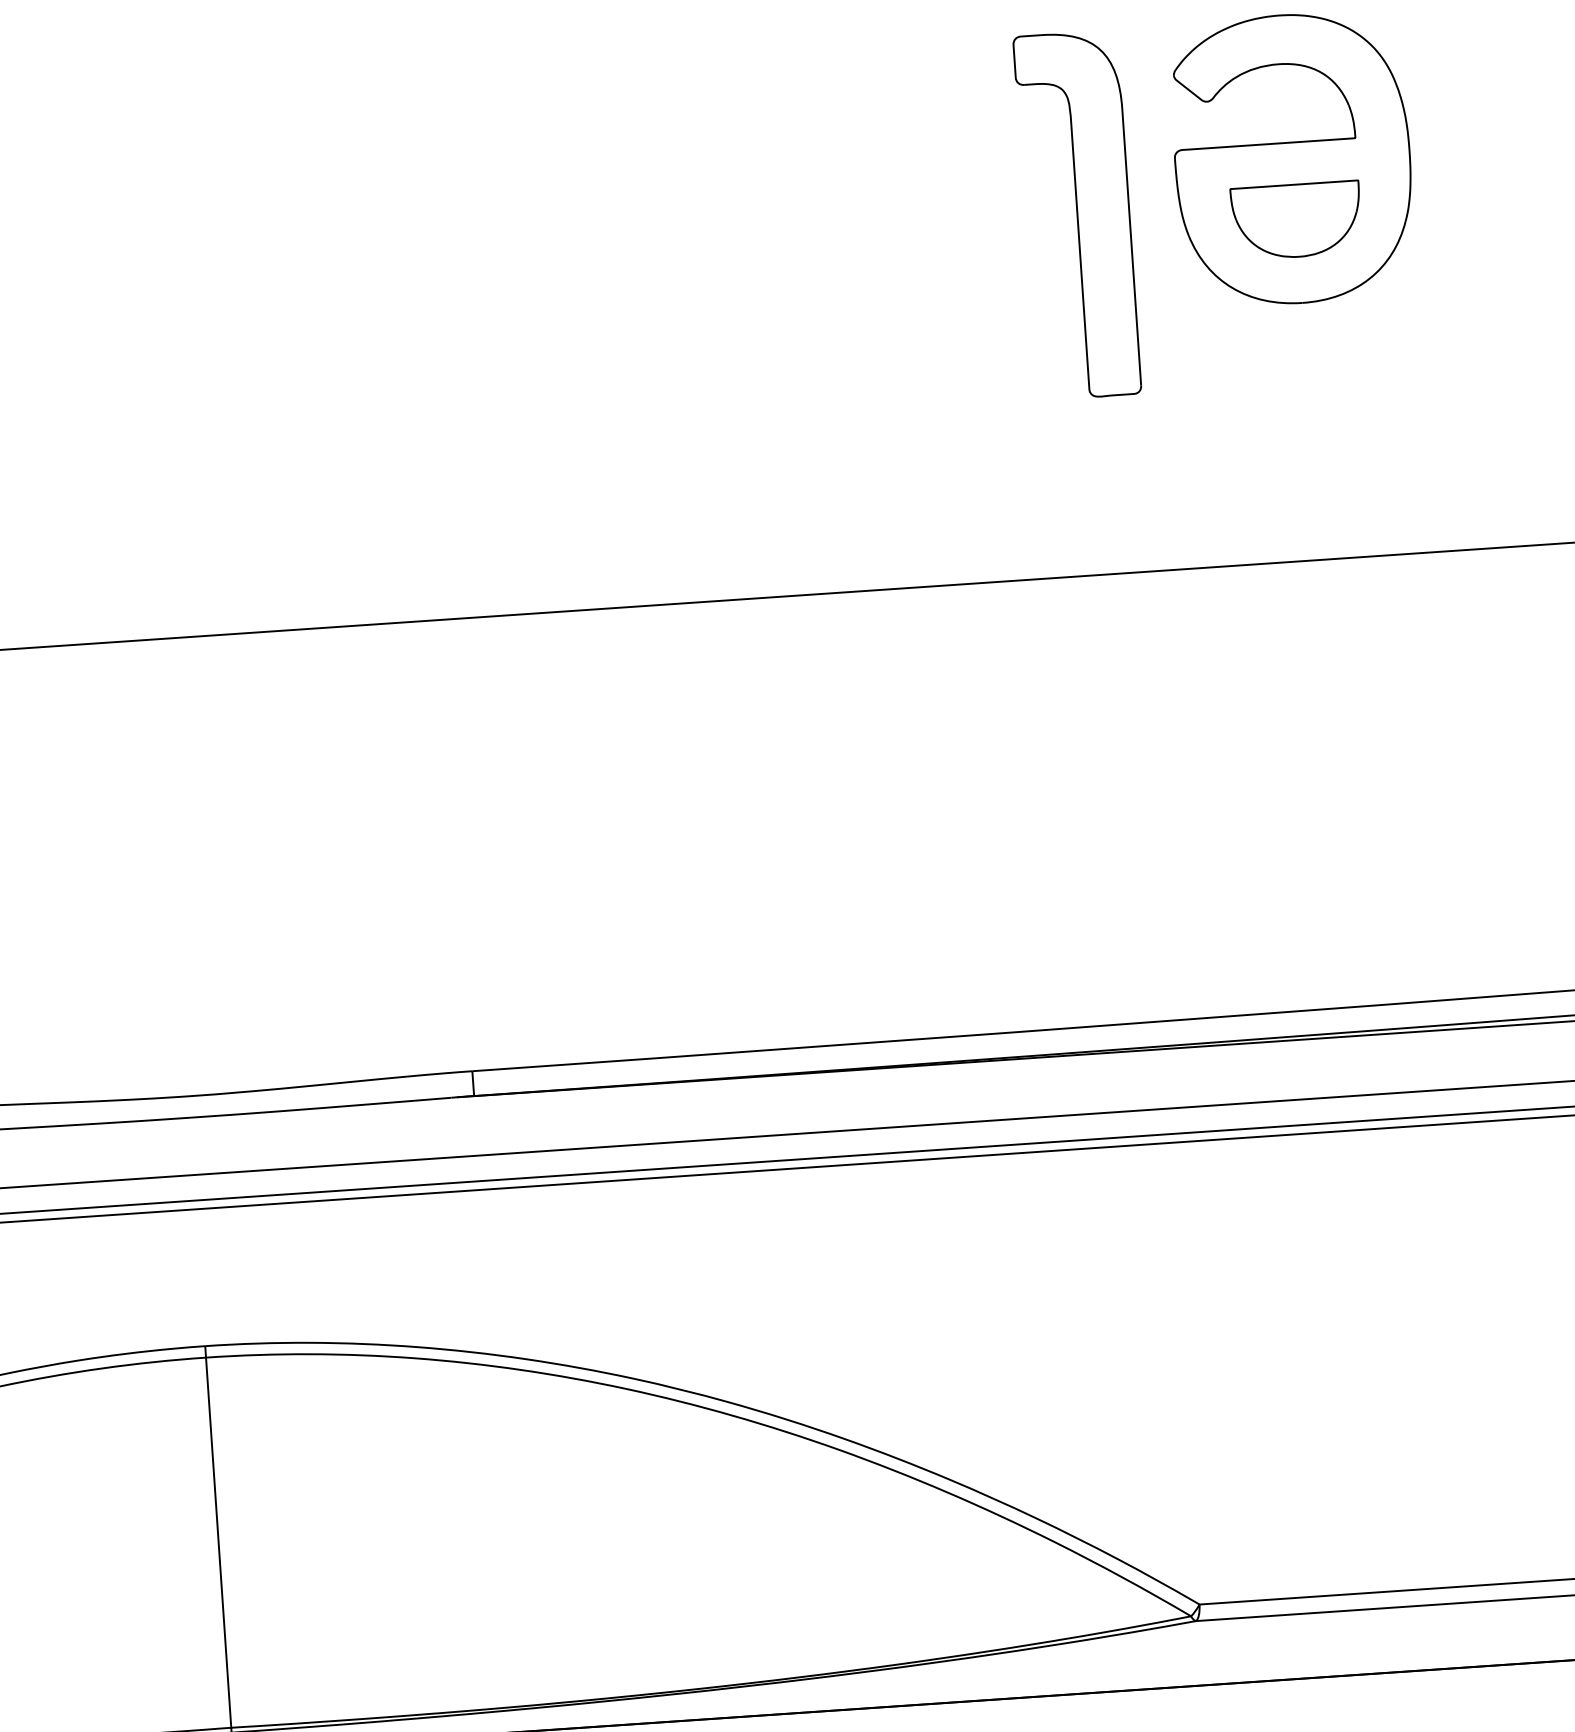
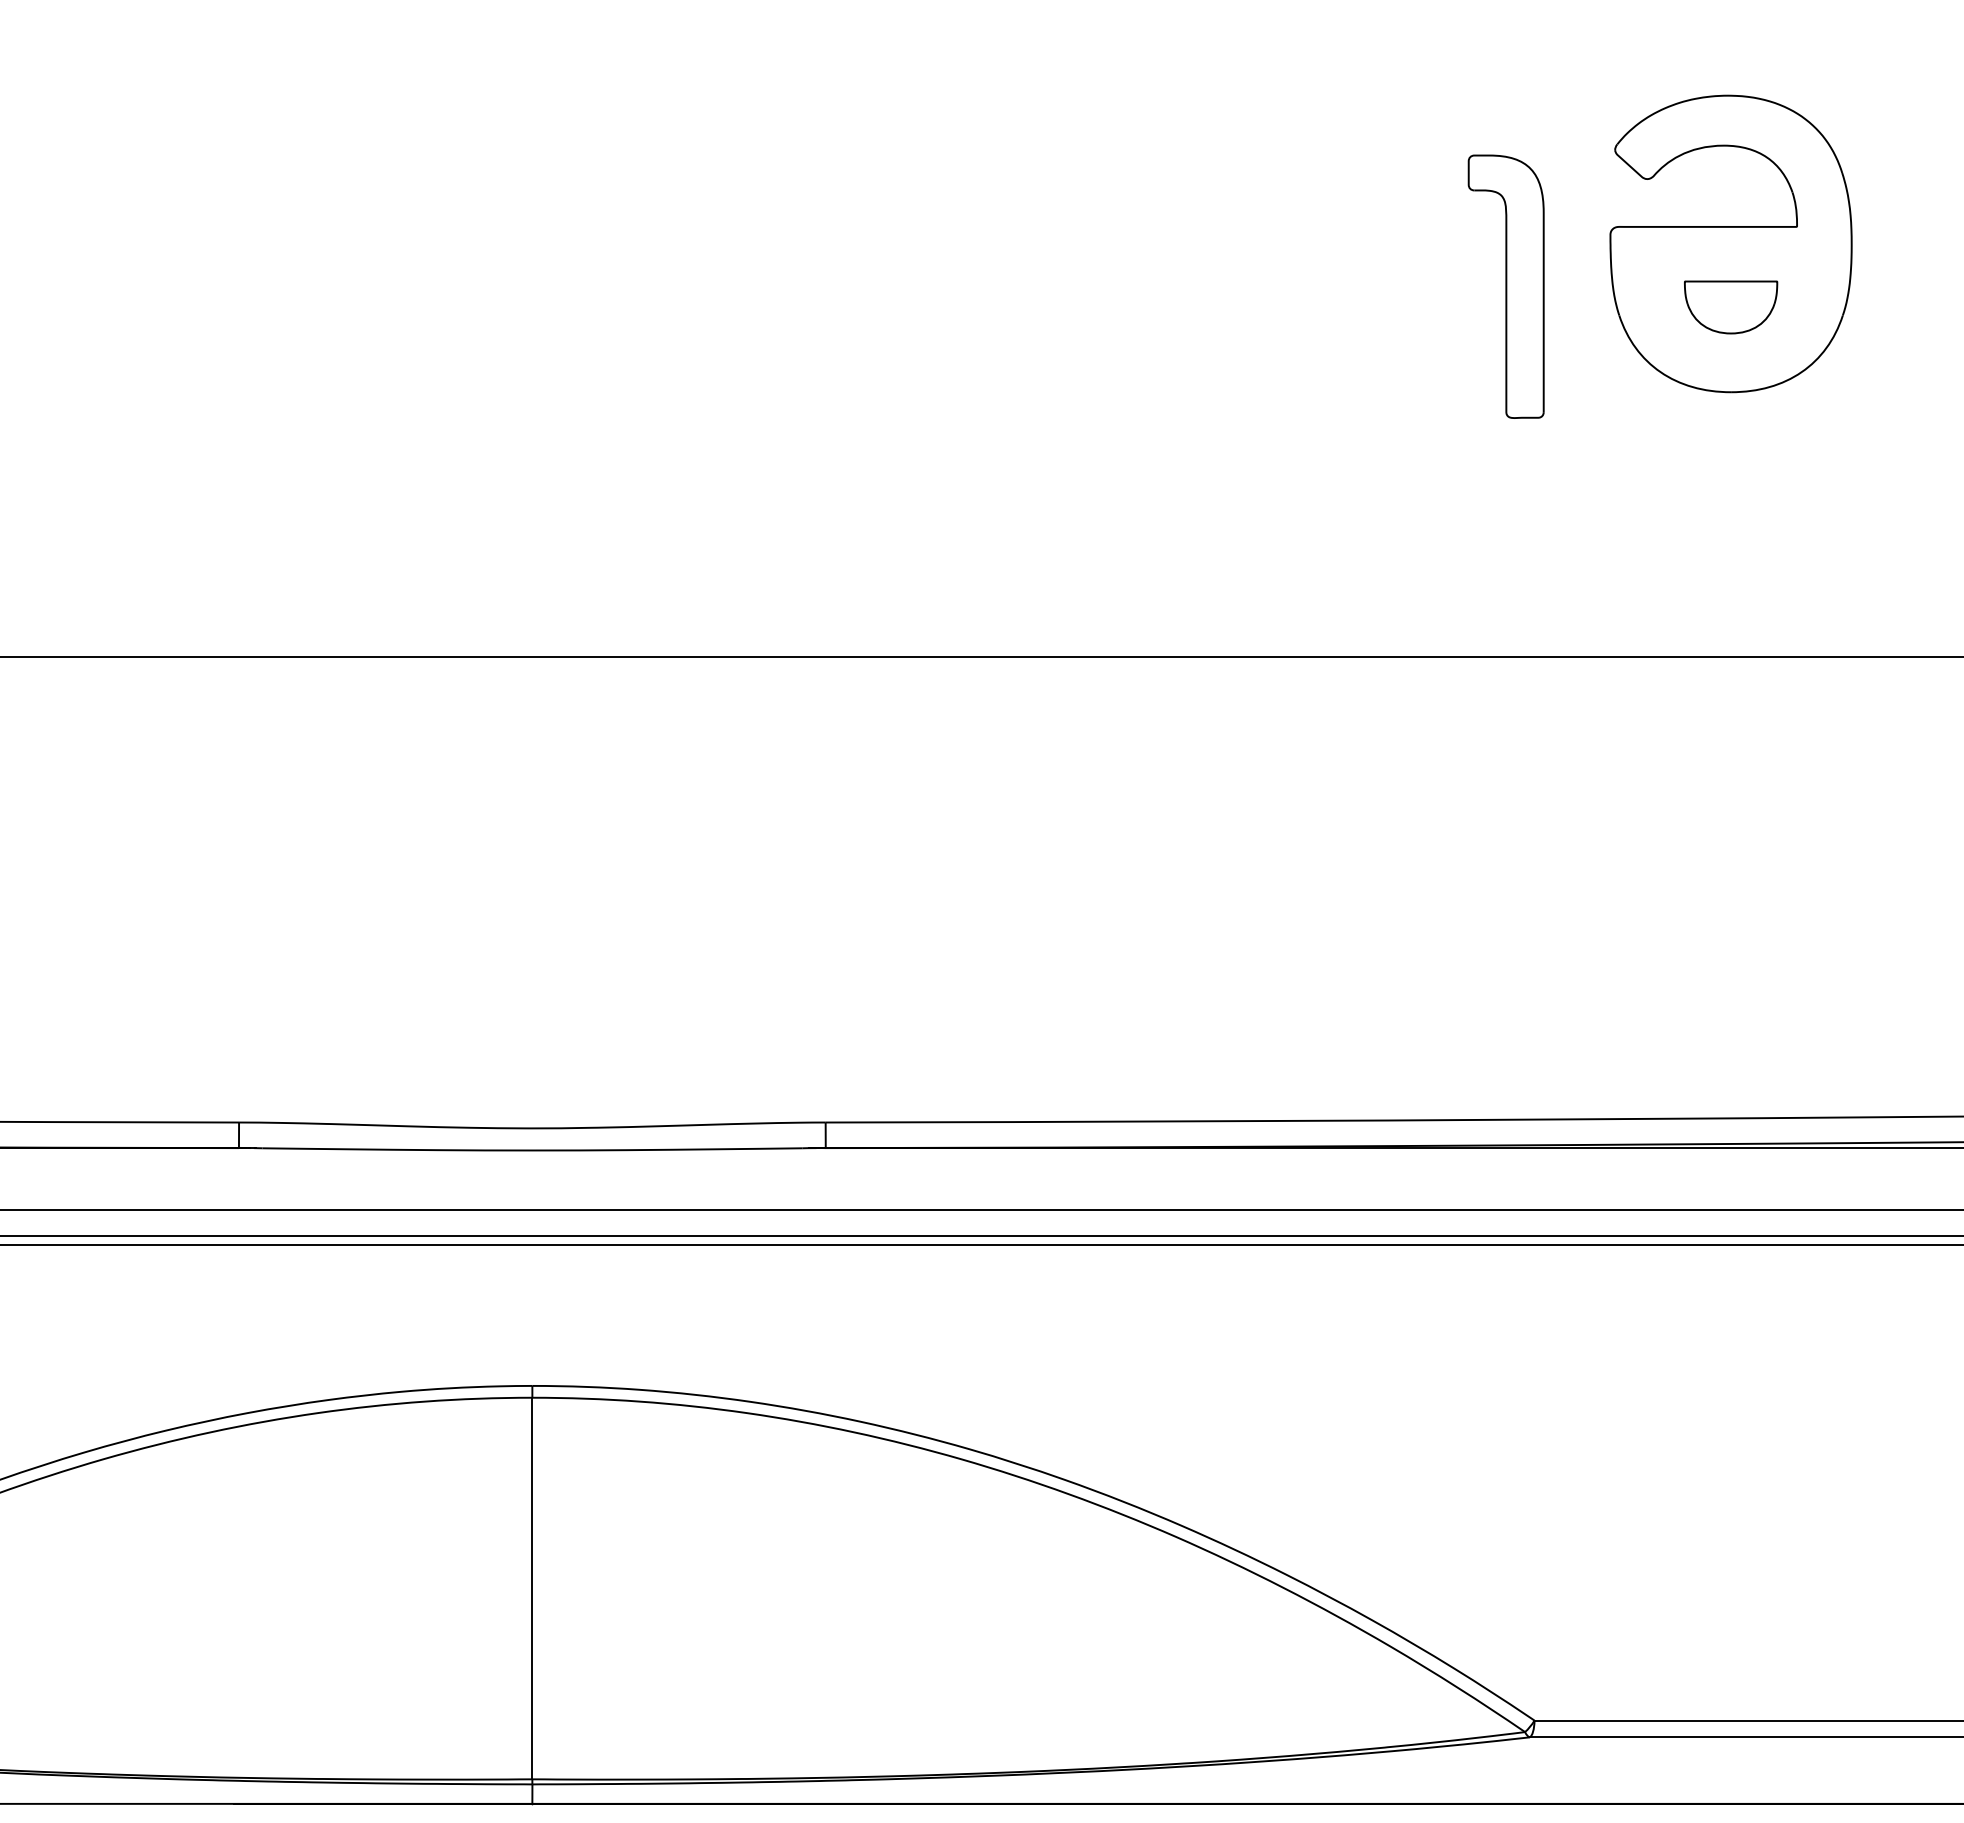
part: (1076, 215) -> (1505, 286), size x0.7
part: (1296, 220) -> (1730, 307), size x0.7

